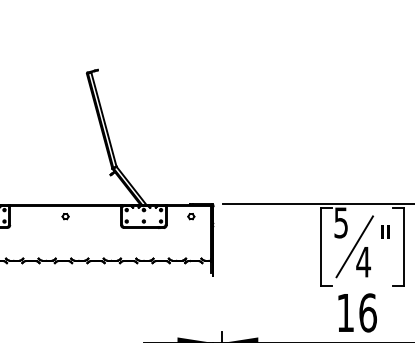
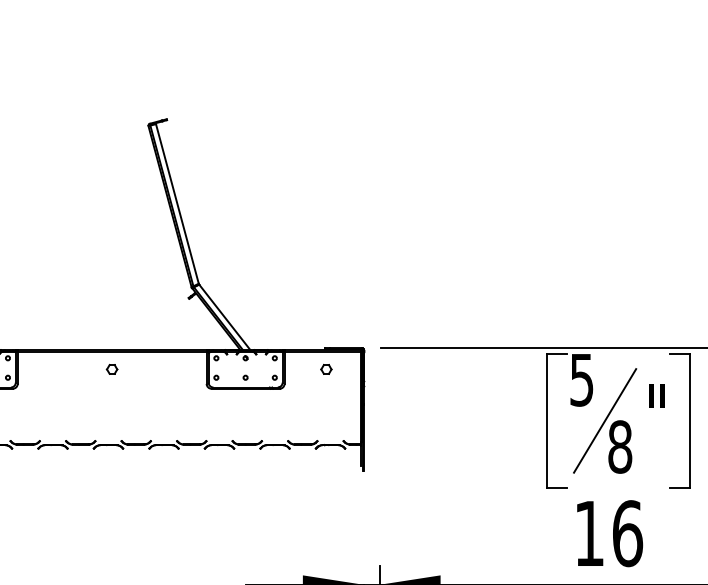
text: (363, 261) -> (619, 445), 4 -> 8

